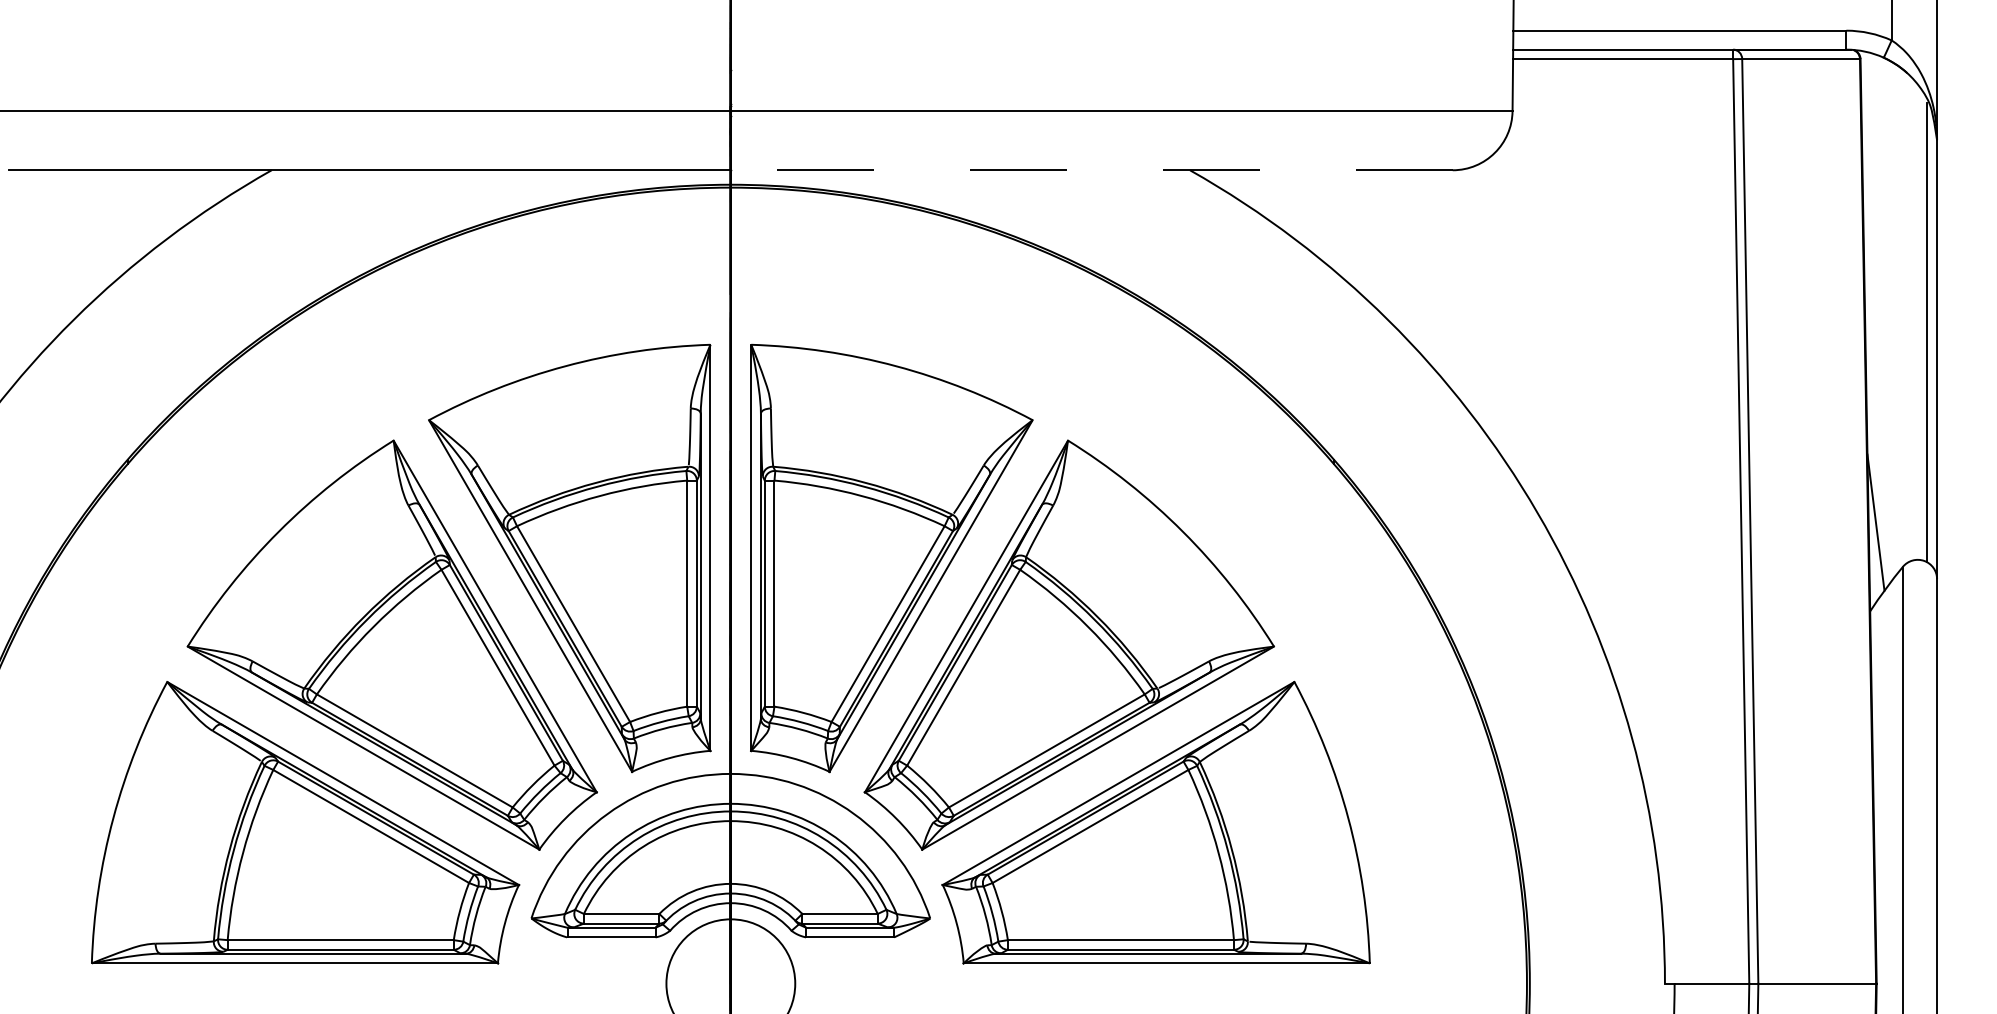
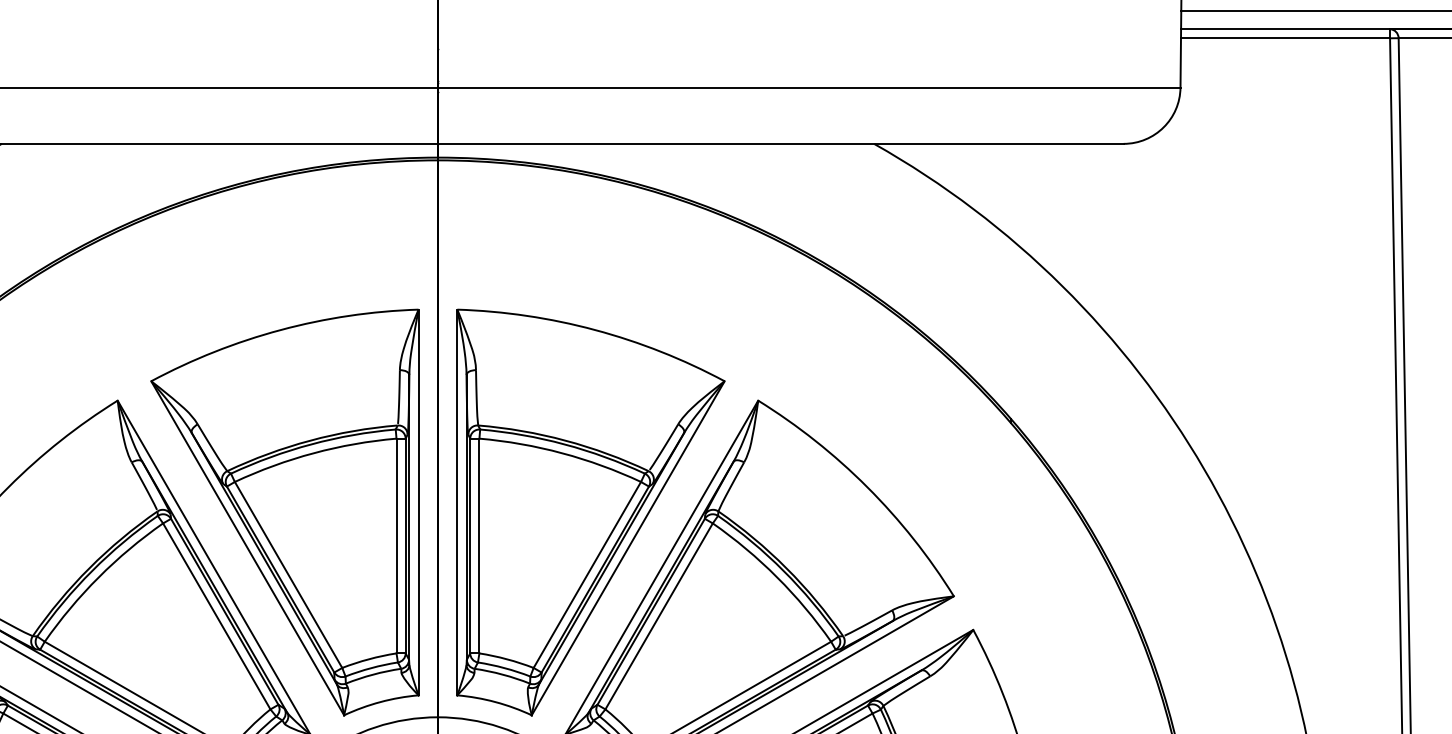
line: (1091, 170) -> (780, 144), dashed -> solid

